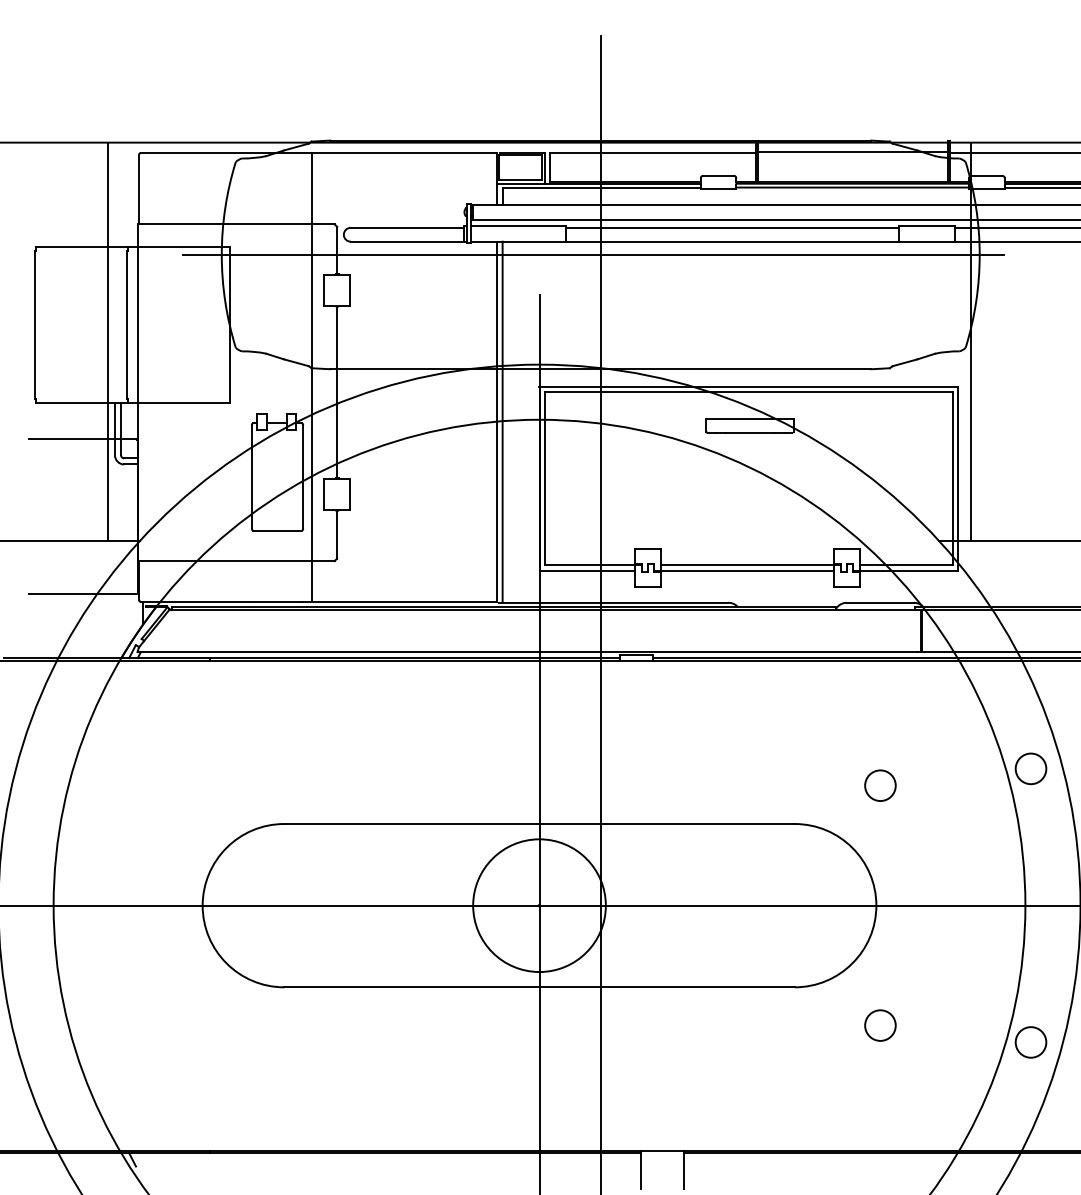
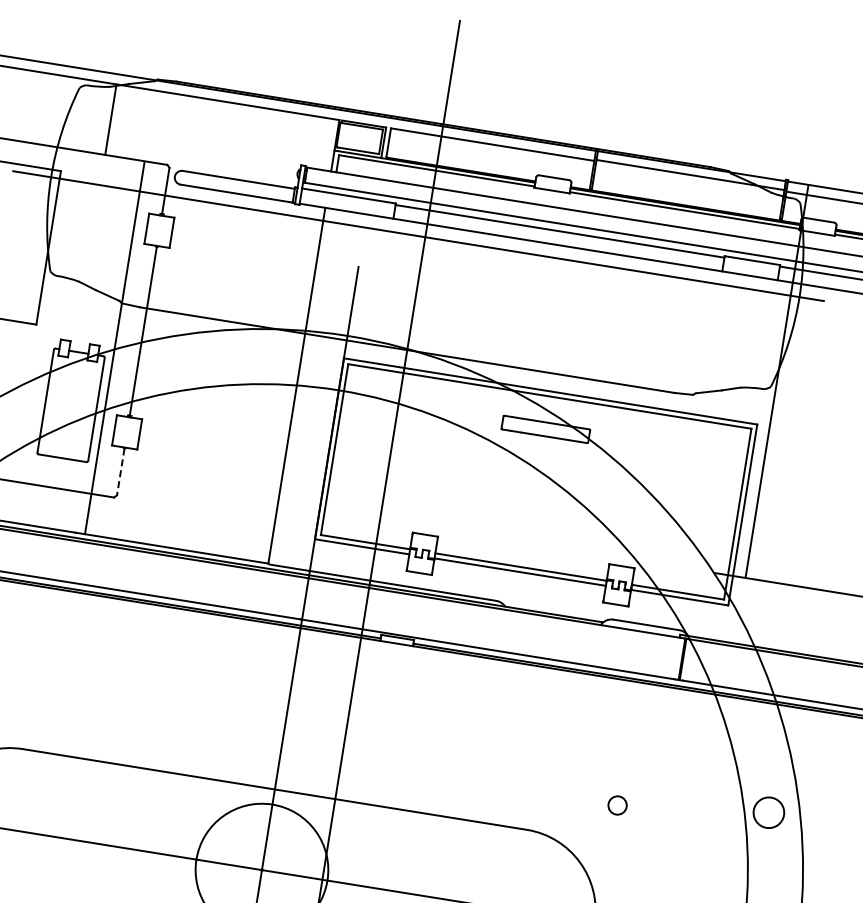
line: (311, 188) -> (110, 119), moved
line: (502, 421) -> (301, 386), removed
line: (337, 534) -> (121, 471), solid -> dashed
circle: (880, 785) -> (617, 805), size x0.6

